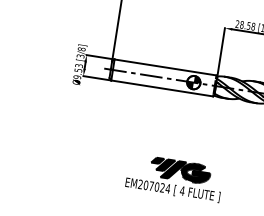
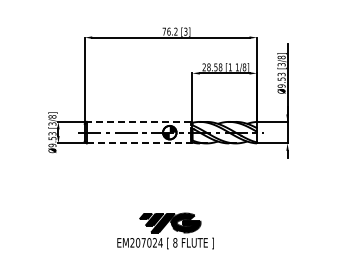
line: (164, 66) -> (138, 121), solid -> dashed
line: (162, 88) -> (139, 143), solid -> dashed
text: (182, 190) -> (175, 242), 4 -> 8

